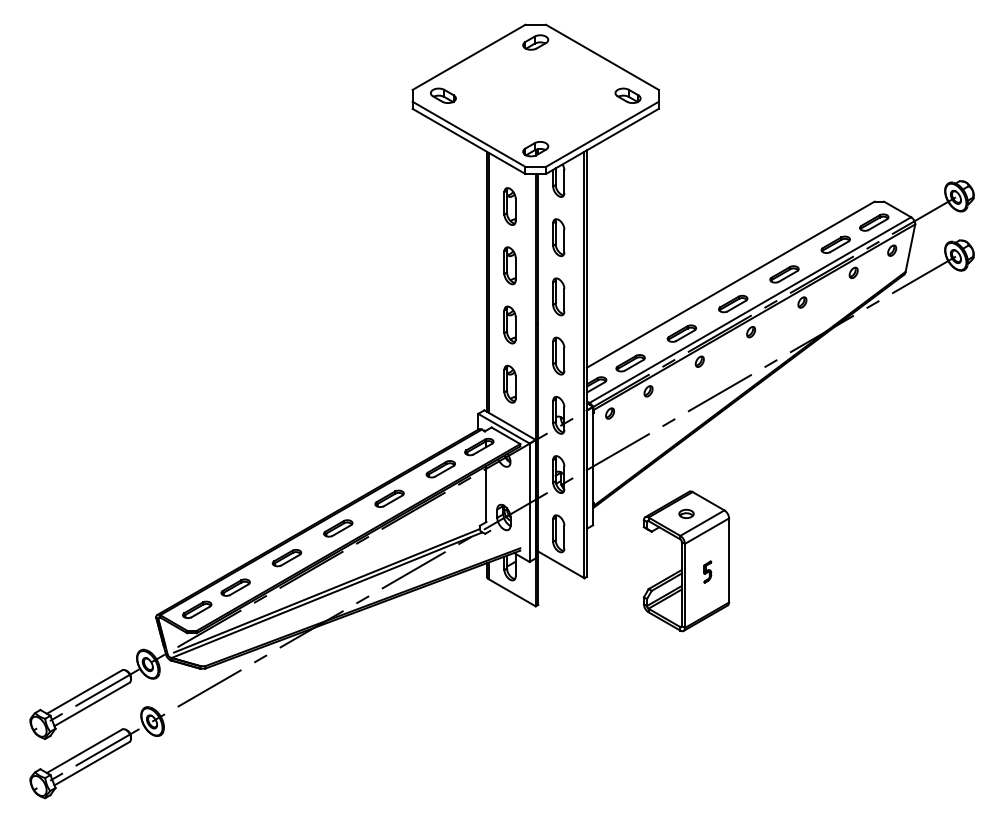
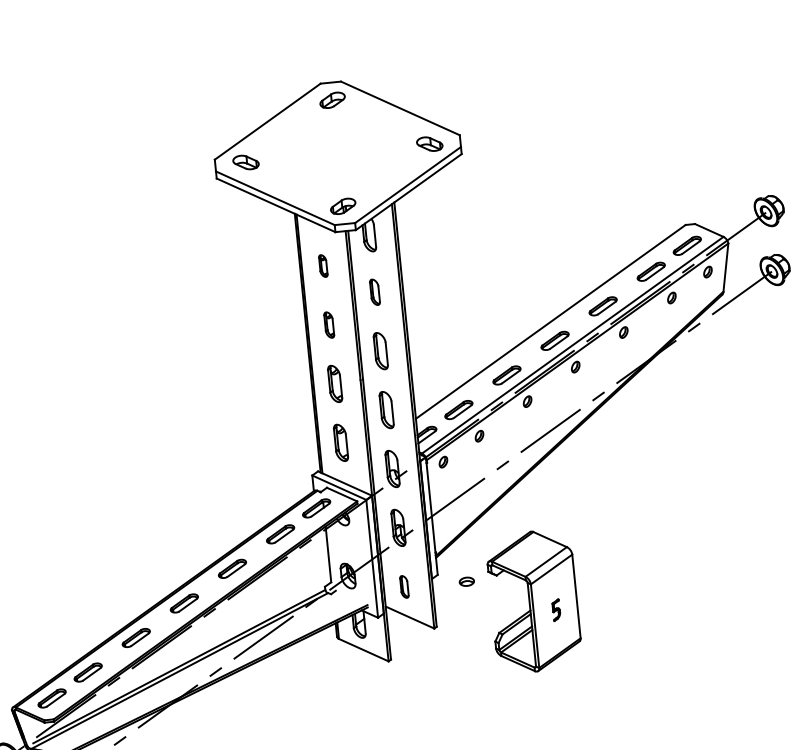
part: (509, 206) -> (322, 266), size x0.6
part: (558, 237) -> (374, 292), size x0.7
part: (509, 265) -> (328, 324), size x0.7
part: (686, 513) -> (466, 581), moved
part: (558, 533) -> (404, 586), size x0.6

